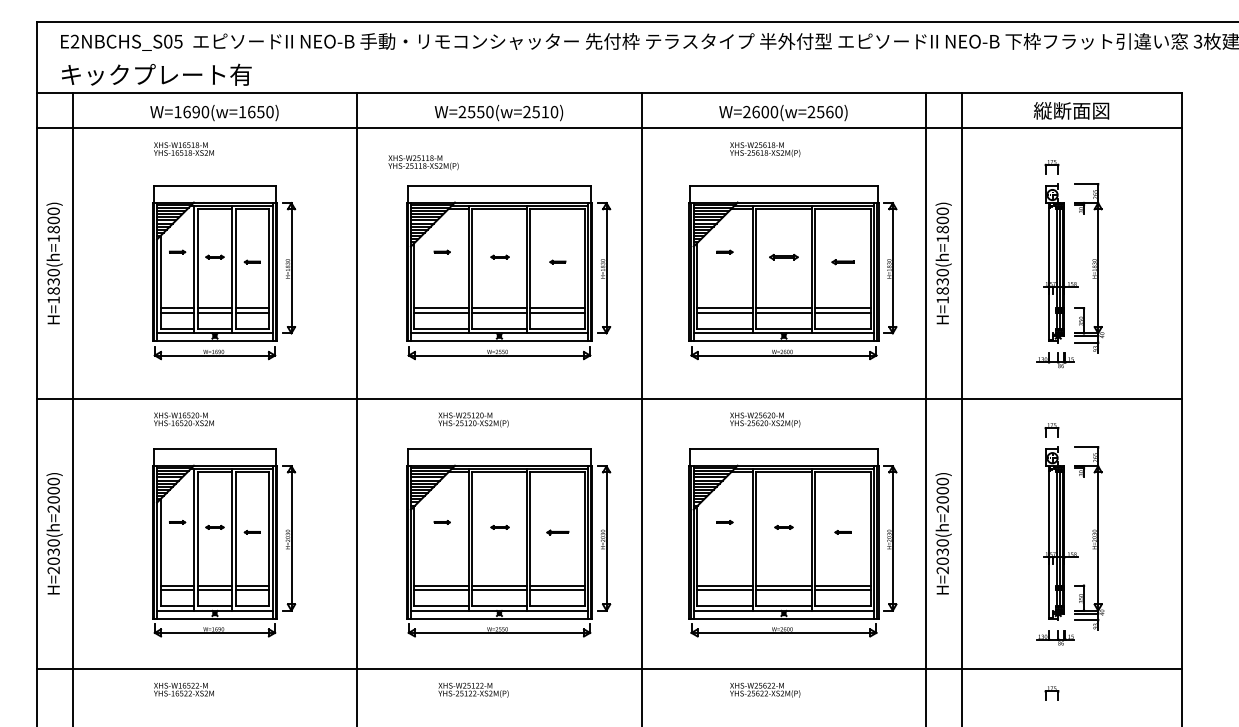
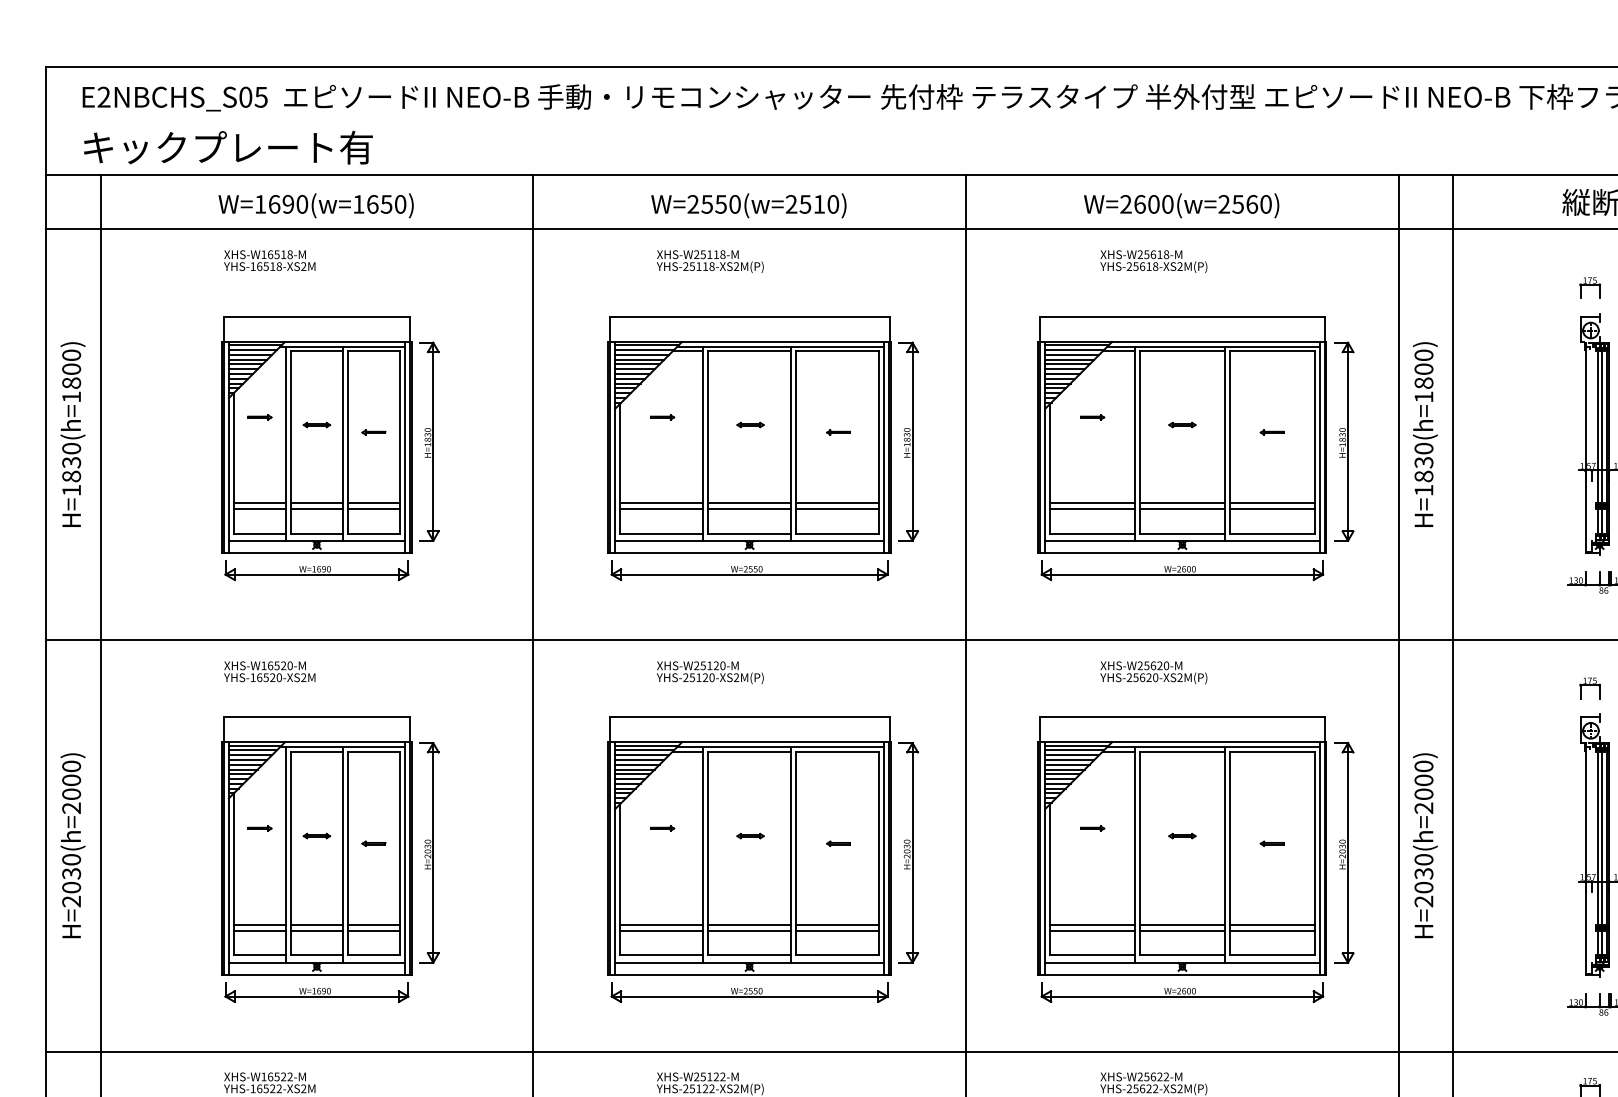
text: (423, 162) -> (710, 261), moved
part: (783, 256) -> (1181, 424), size x0.62
part: (842, 261) -> (1271, 431), size x0.71
part: (557, 531) -> (837, 842), size x0.71

